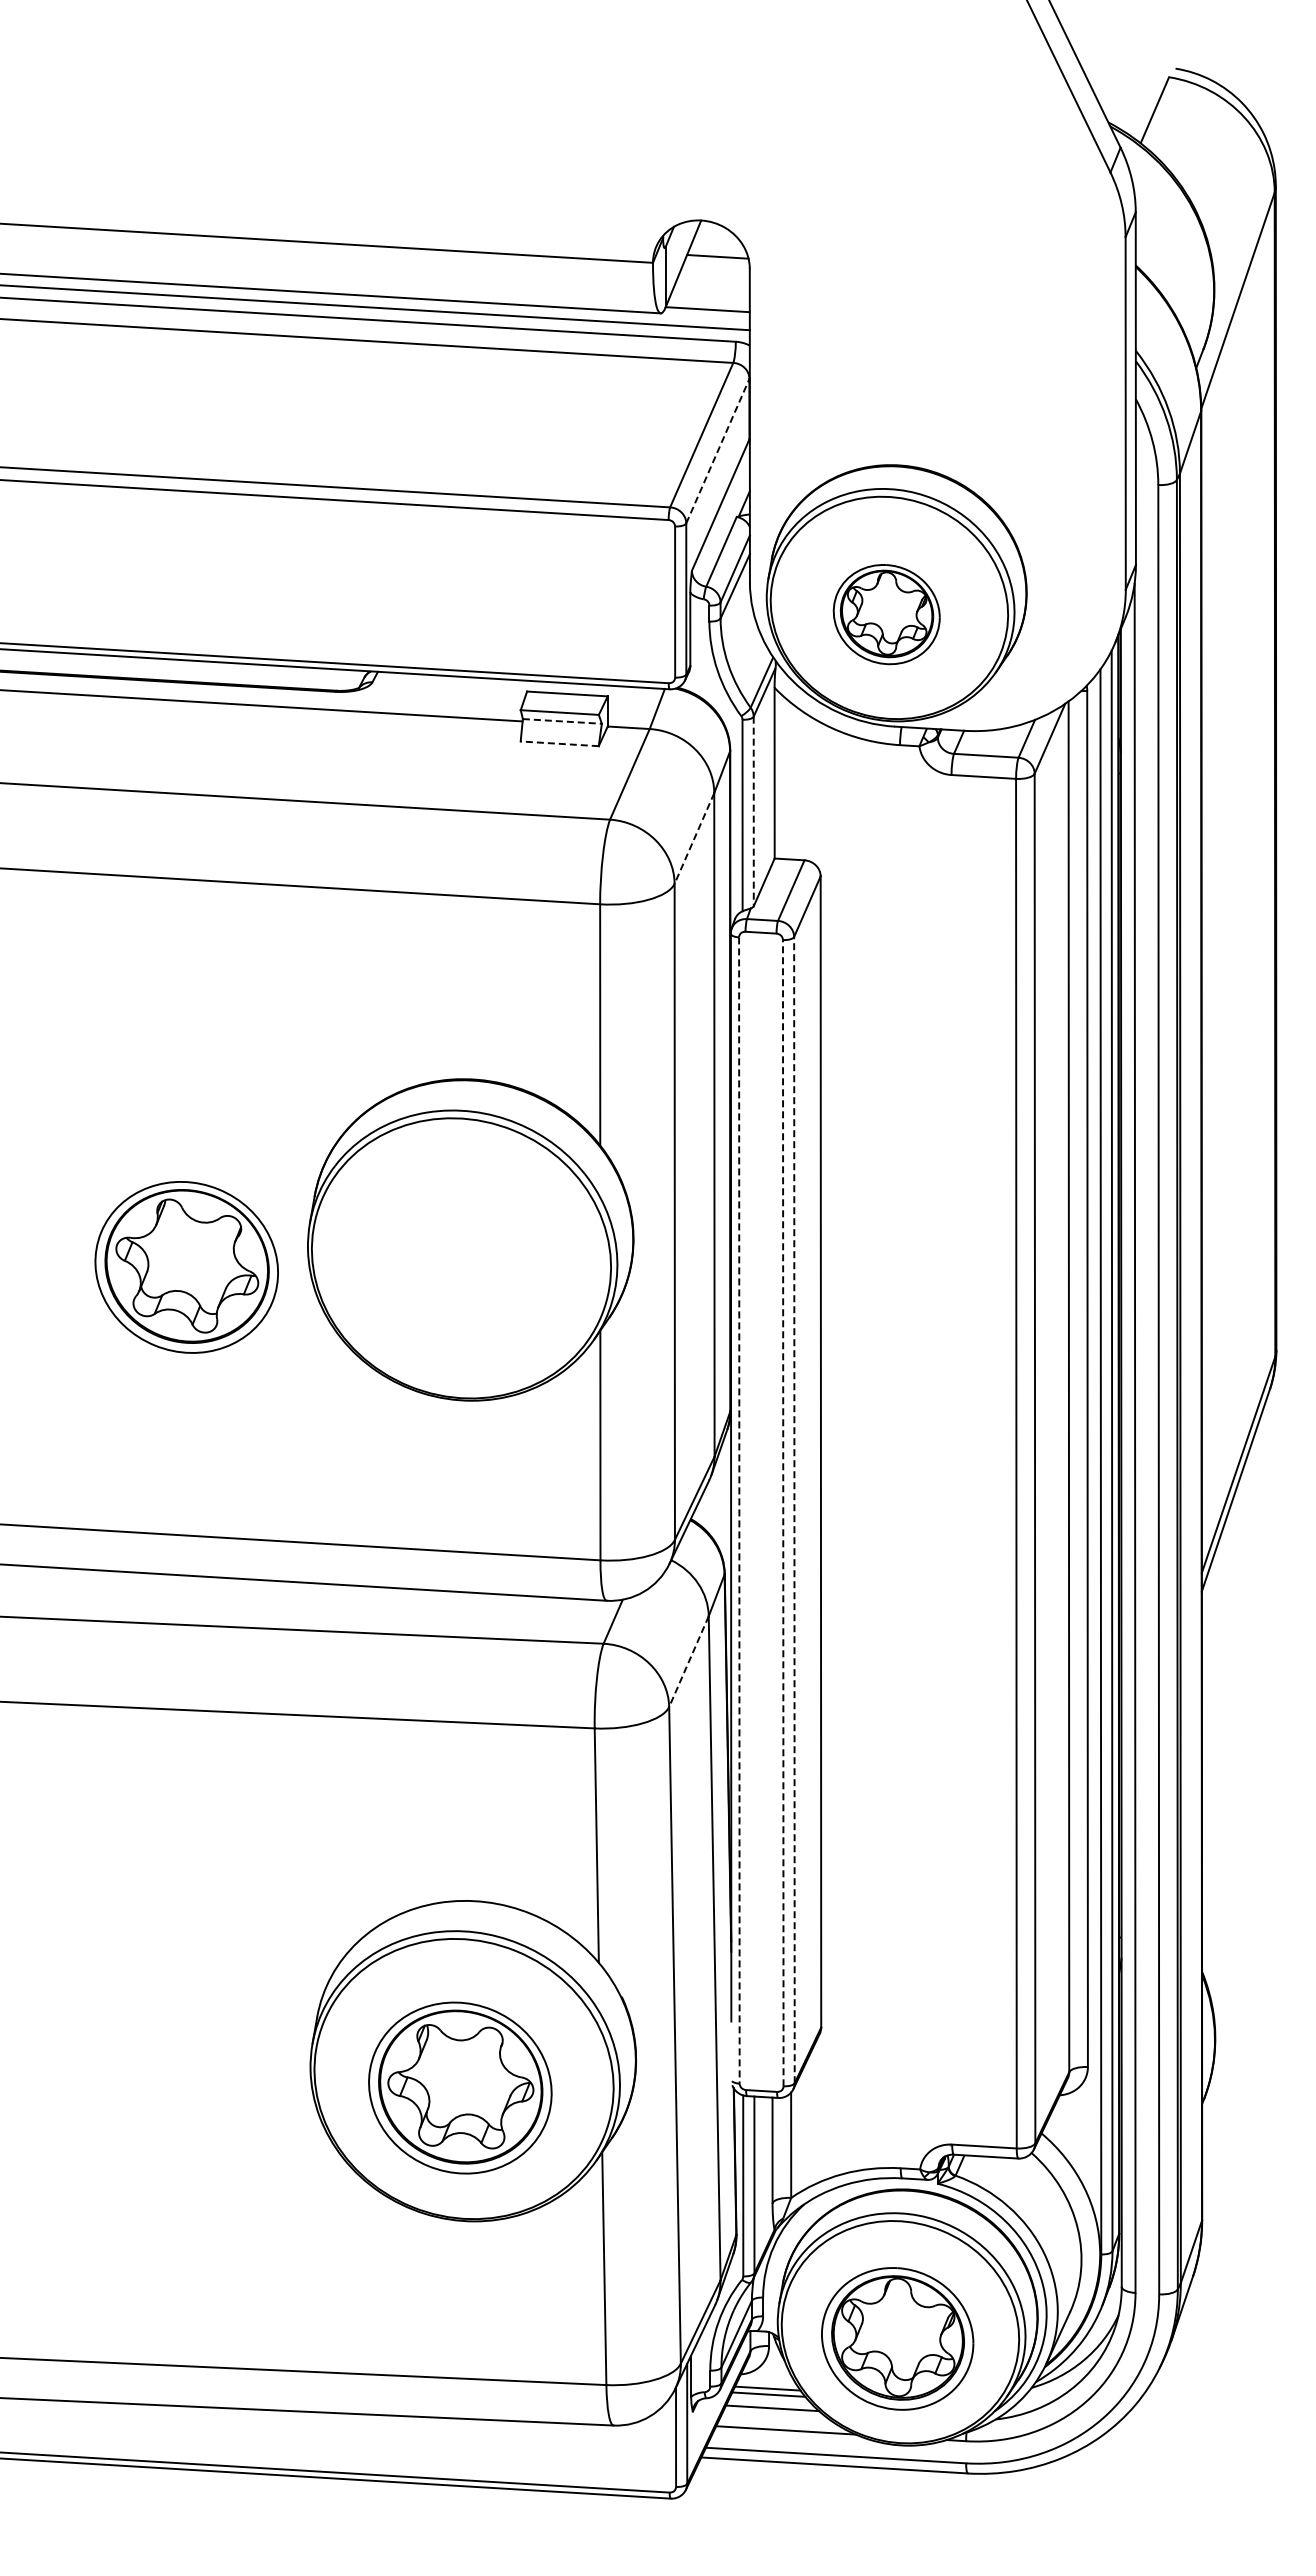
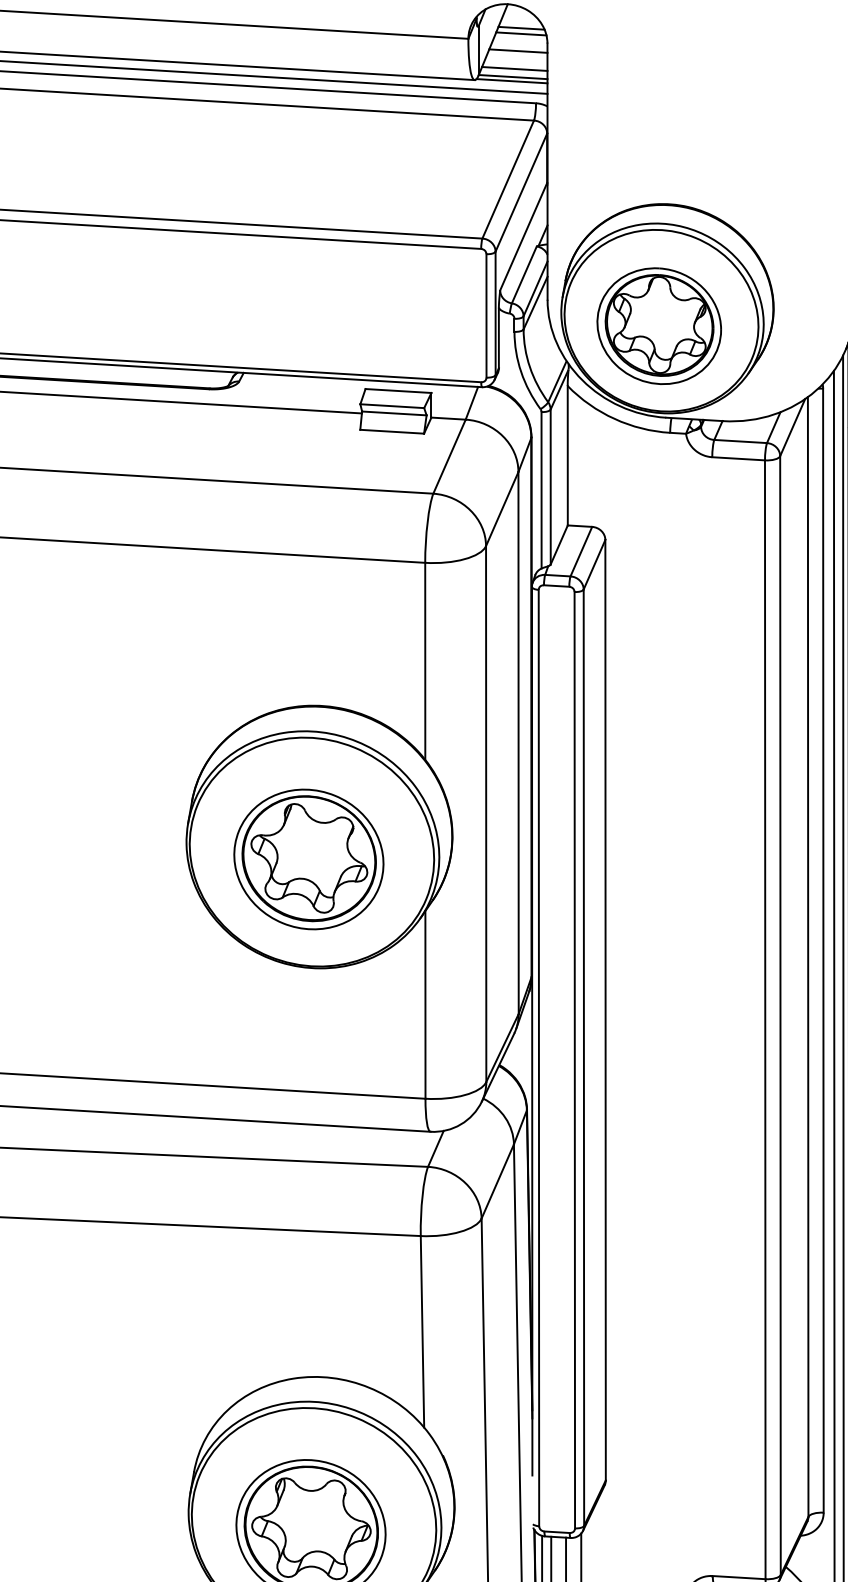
line: (717, 249) -> (521, 27), added
line: (713, 277) -> (517, 50), added
line: (709, 299) -> (514, 68), added
line: (706, 314) -> (512, 81), added
line: (717, 451) -> (521, 192), dashed -> solid
part: (886, 614) -> (659, 326), size x1.43
line: (562, 721) -> (394, 413), dashed -> solid
line: (559, 743) -> (392, 431), dashed -> solid
line: (753, 811) -> (550, 487), dashed -> solid
line: (694, 838) -> (502, 509), dashed -> solid
part: (186, 1267) -> (308, 859), moved
line: (794, 1509) -> (583, 1057), dashed -> solid
line: (739, 1511) -> (539, 1058), dashed -> solid
line: (783, 1512) -> (575, 1059), dashed -> solid
line: (688, 1662) -> (497, 1182), dashed -> solid

